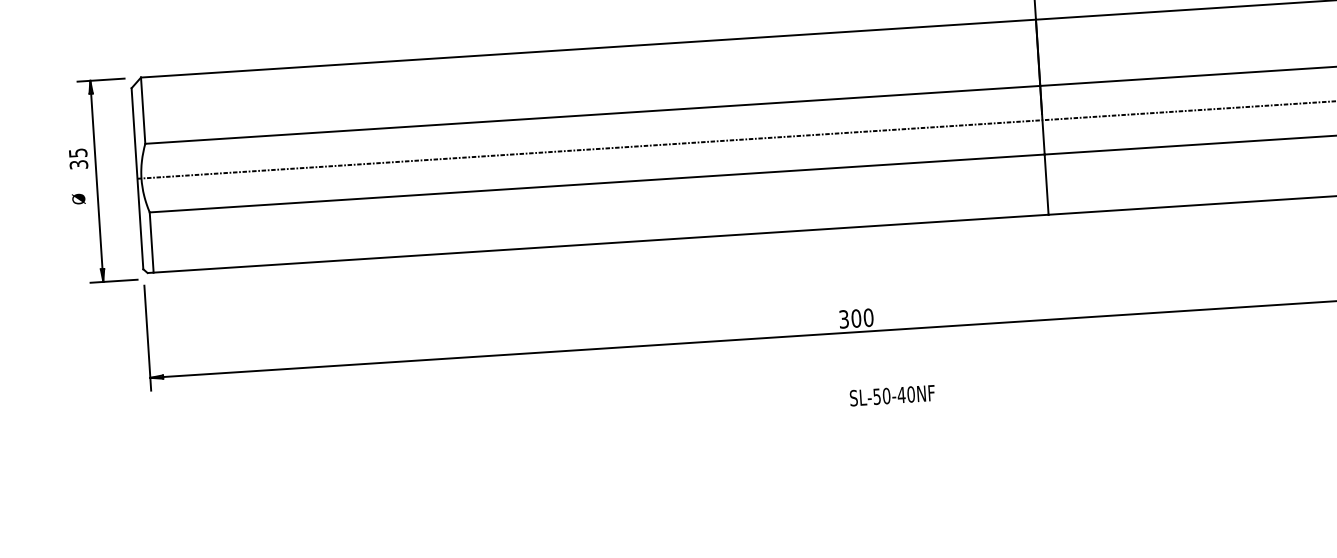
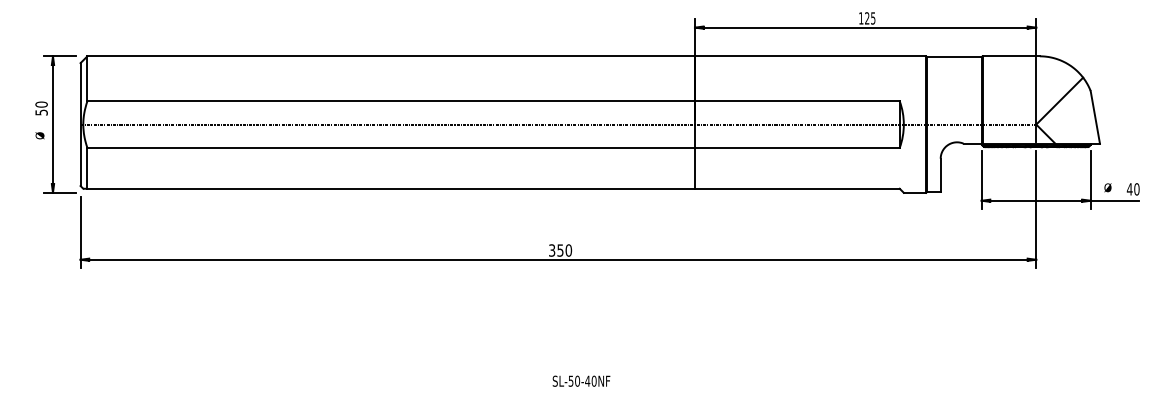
text: (78, 158) -> (41, 108), 35 -> 50
text: (856, 318) -> (560, 250), 300 -> 350
text: (892, 394) -> (581, 380), moved

